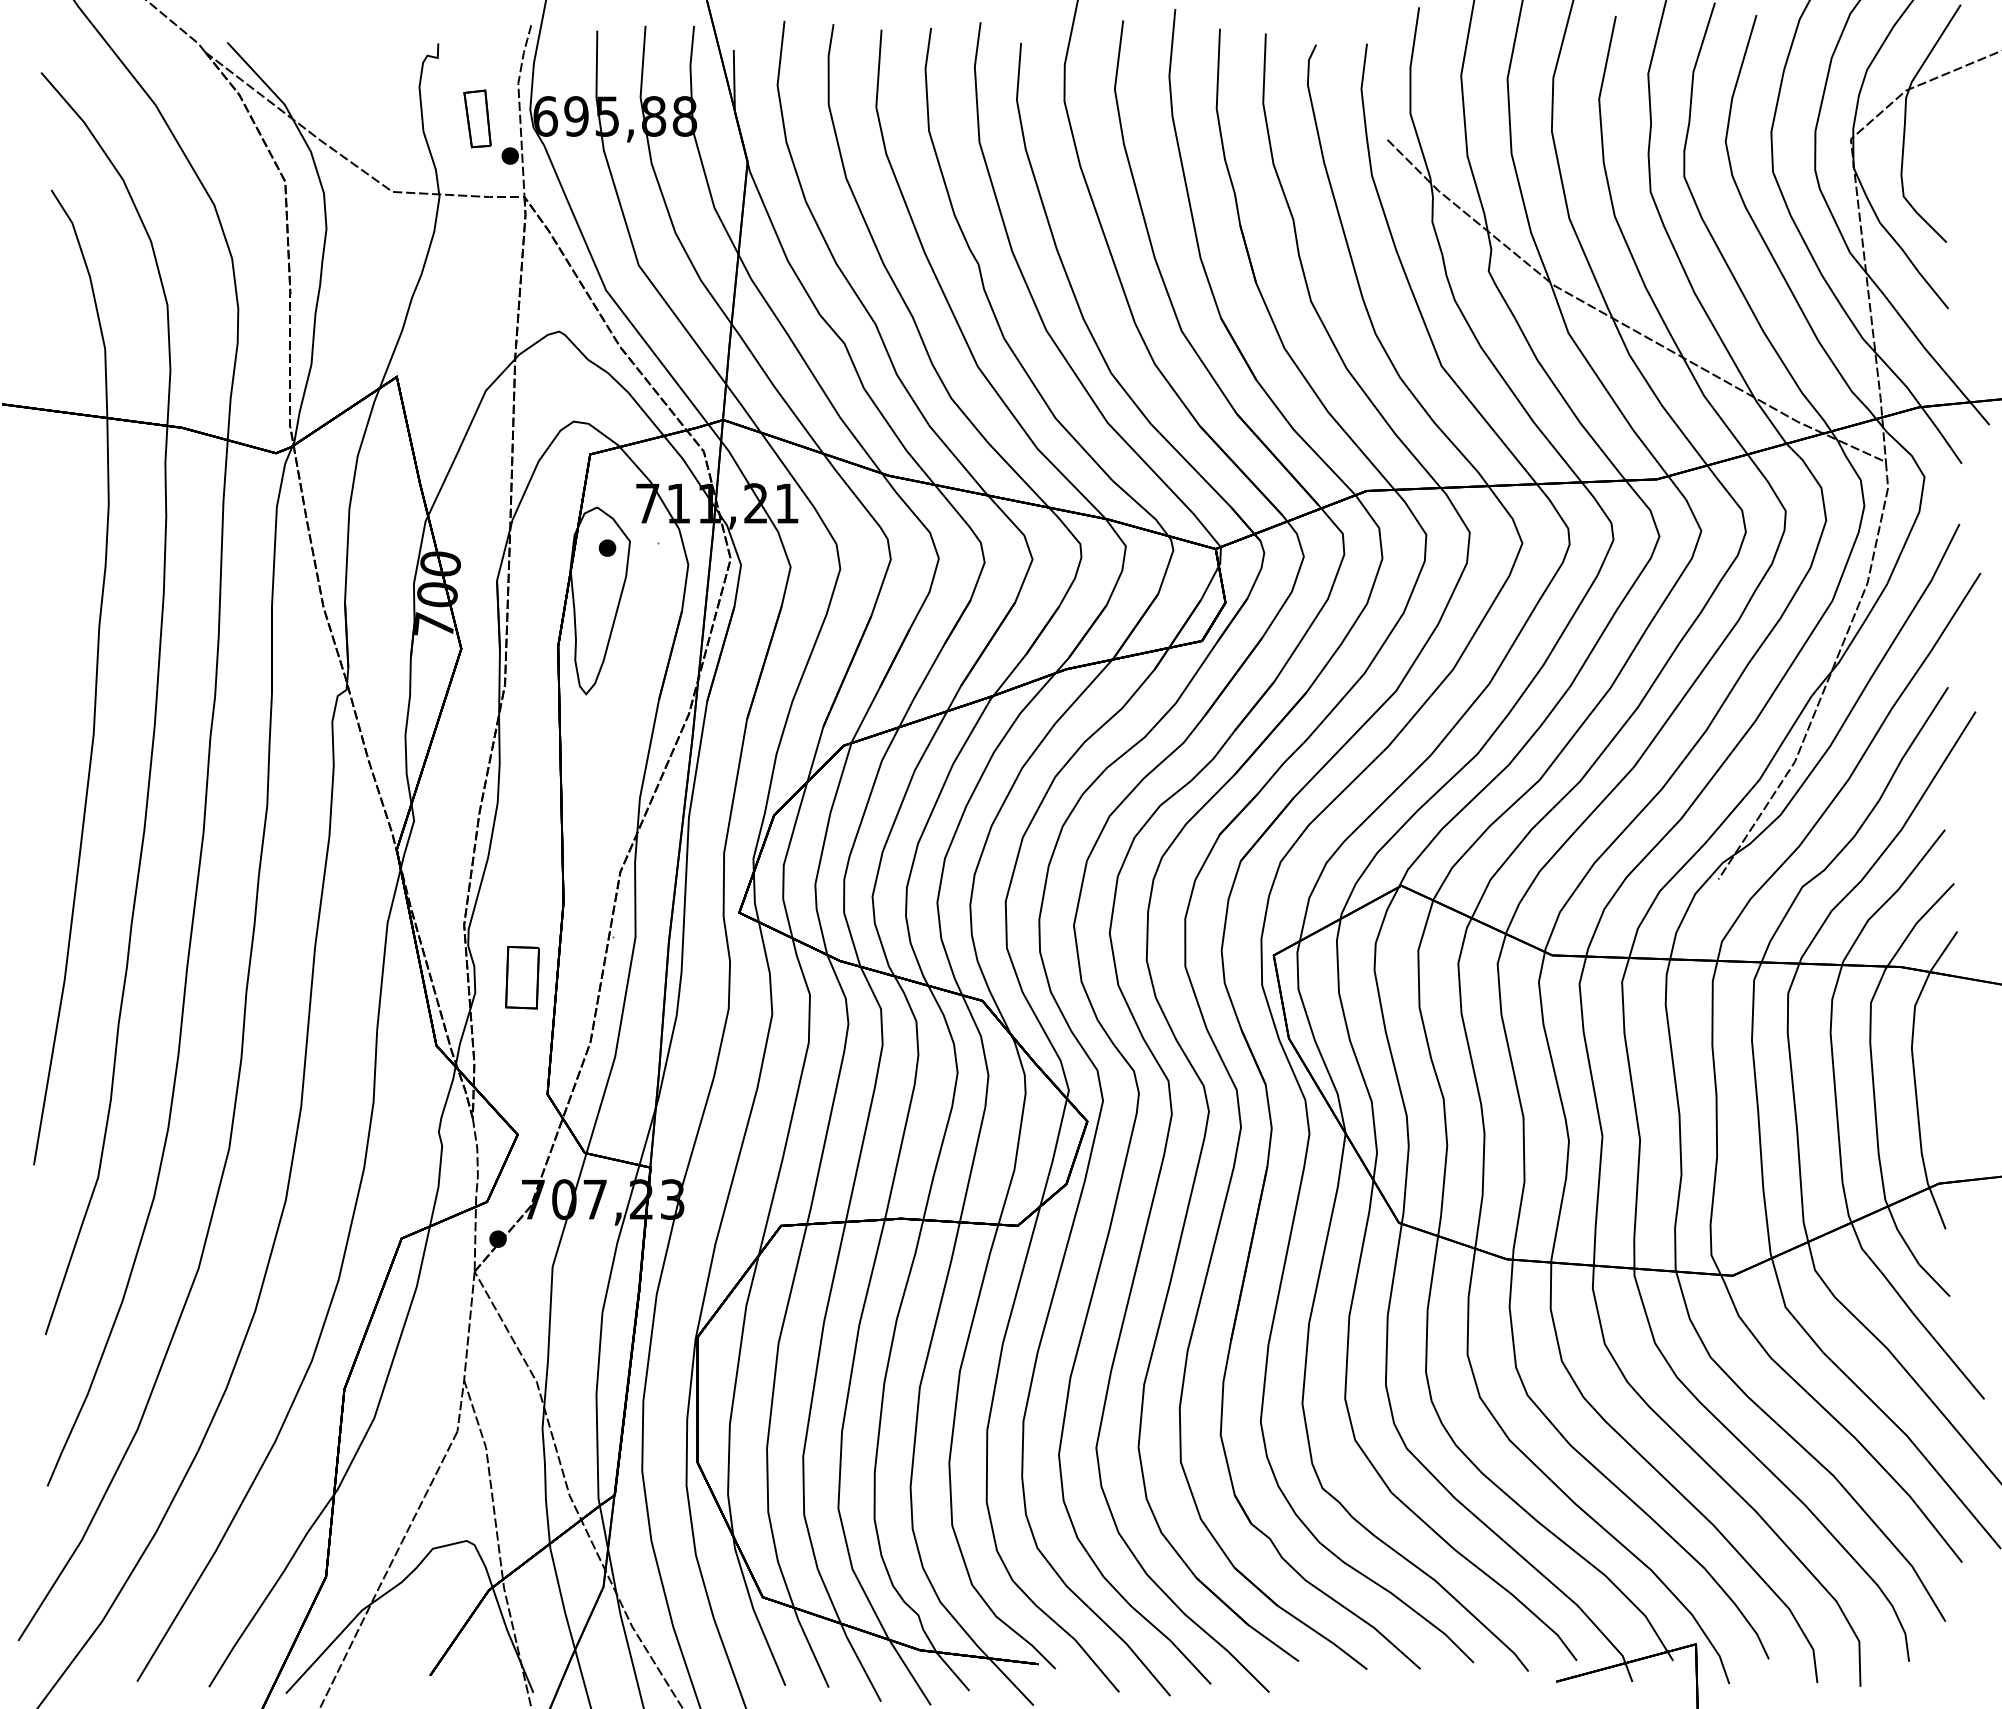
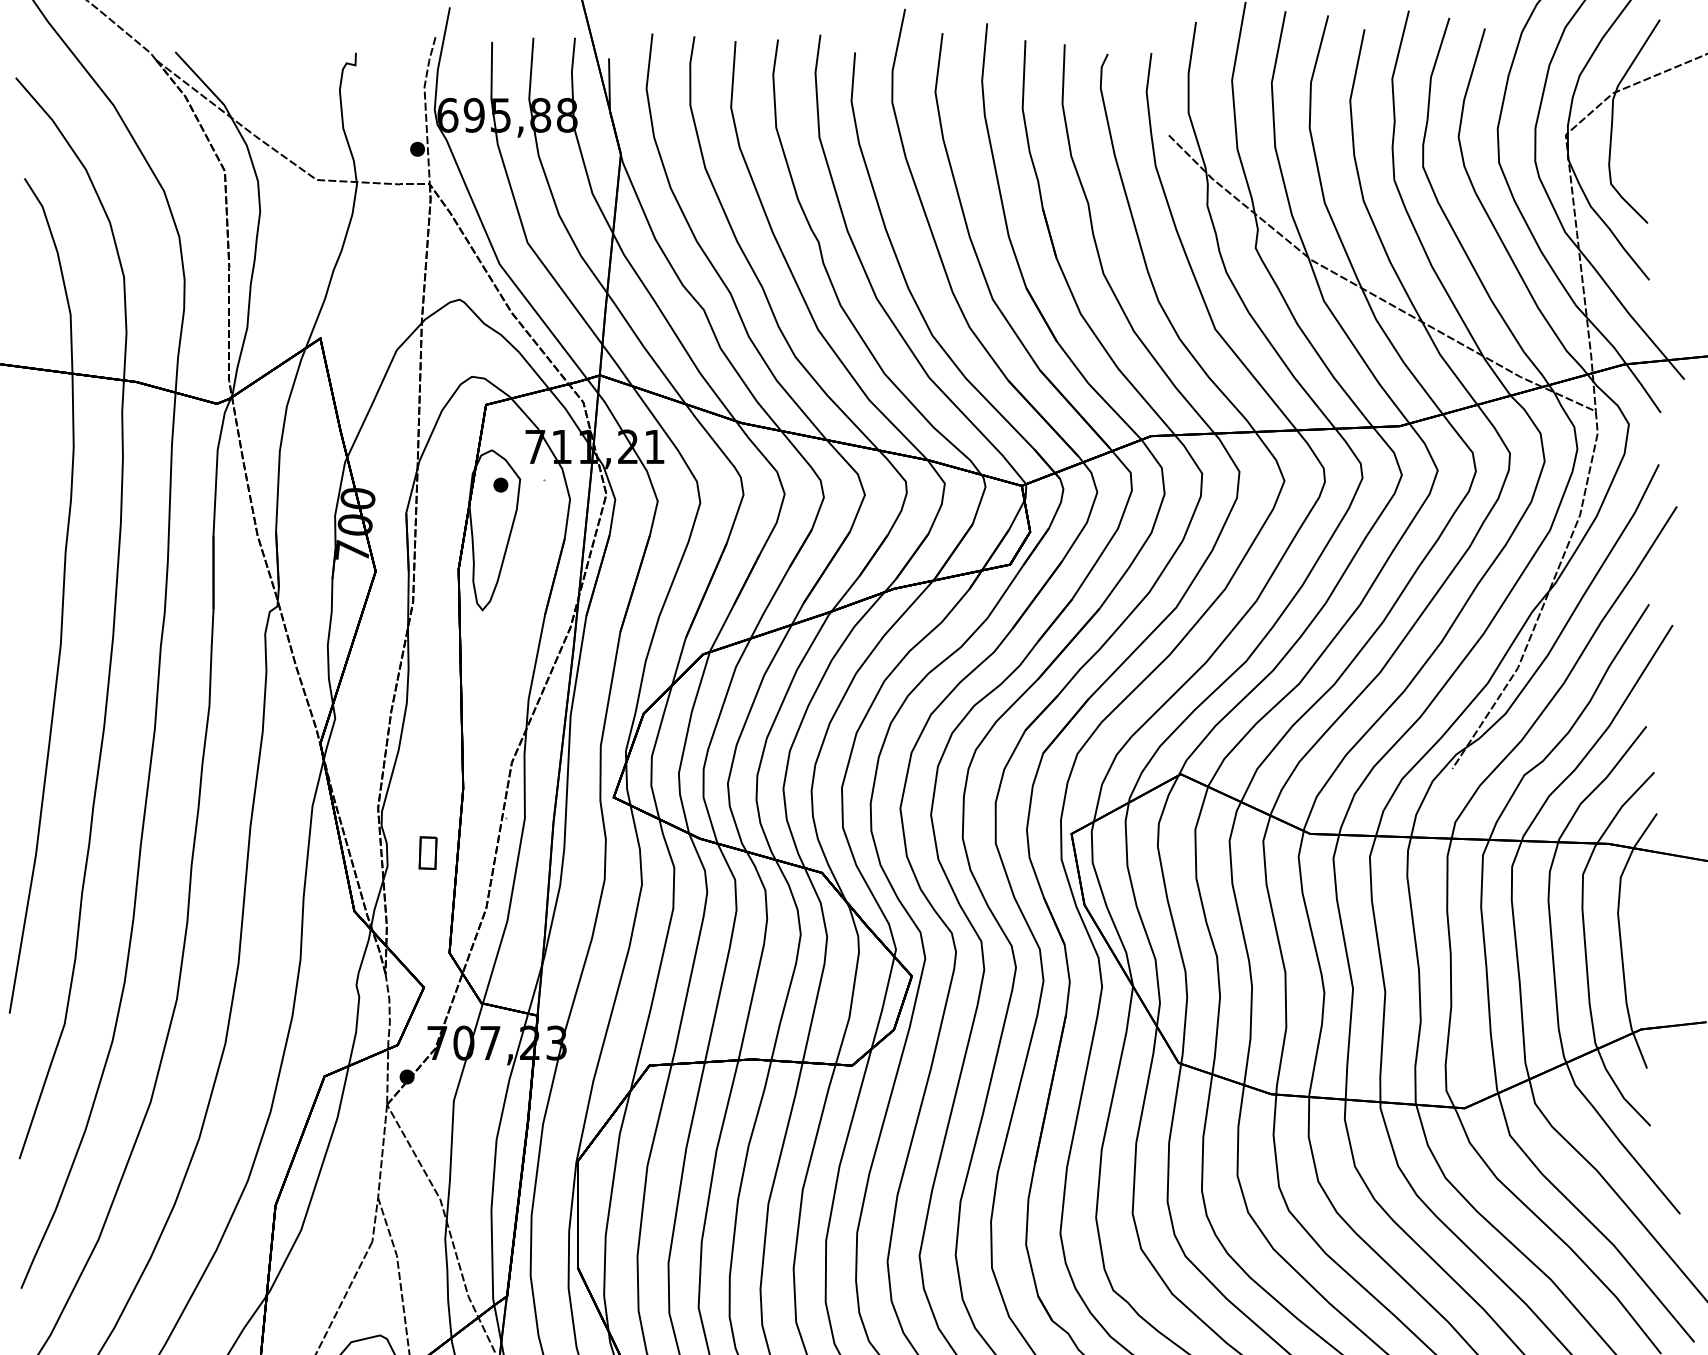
part: (477, 118) -> (389, 117), removed
part: (522, 977) -> (428, 852), size x0.6

